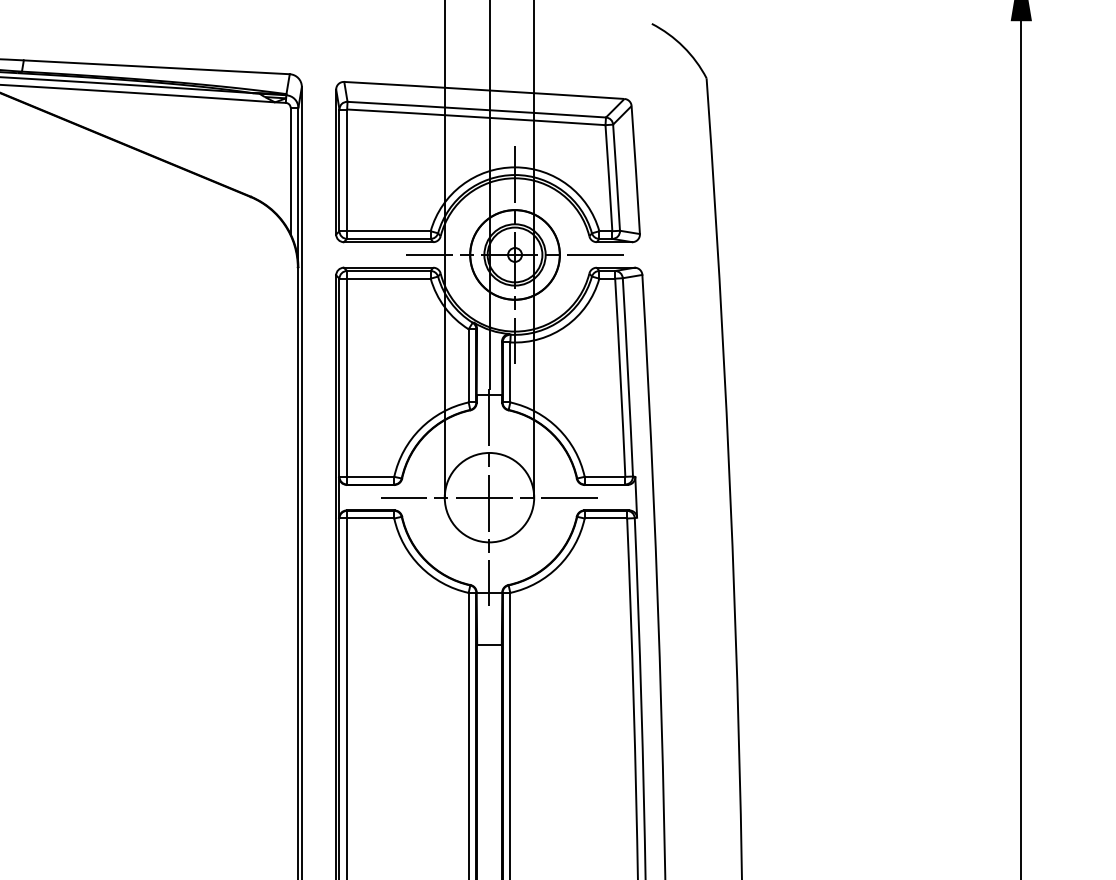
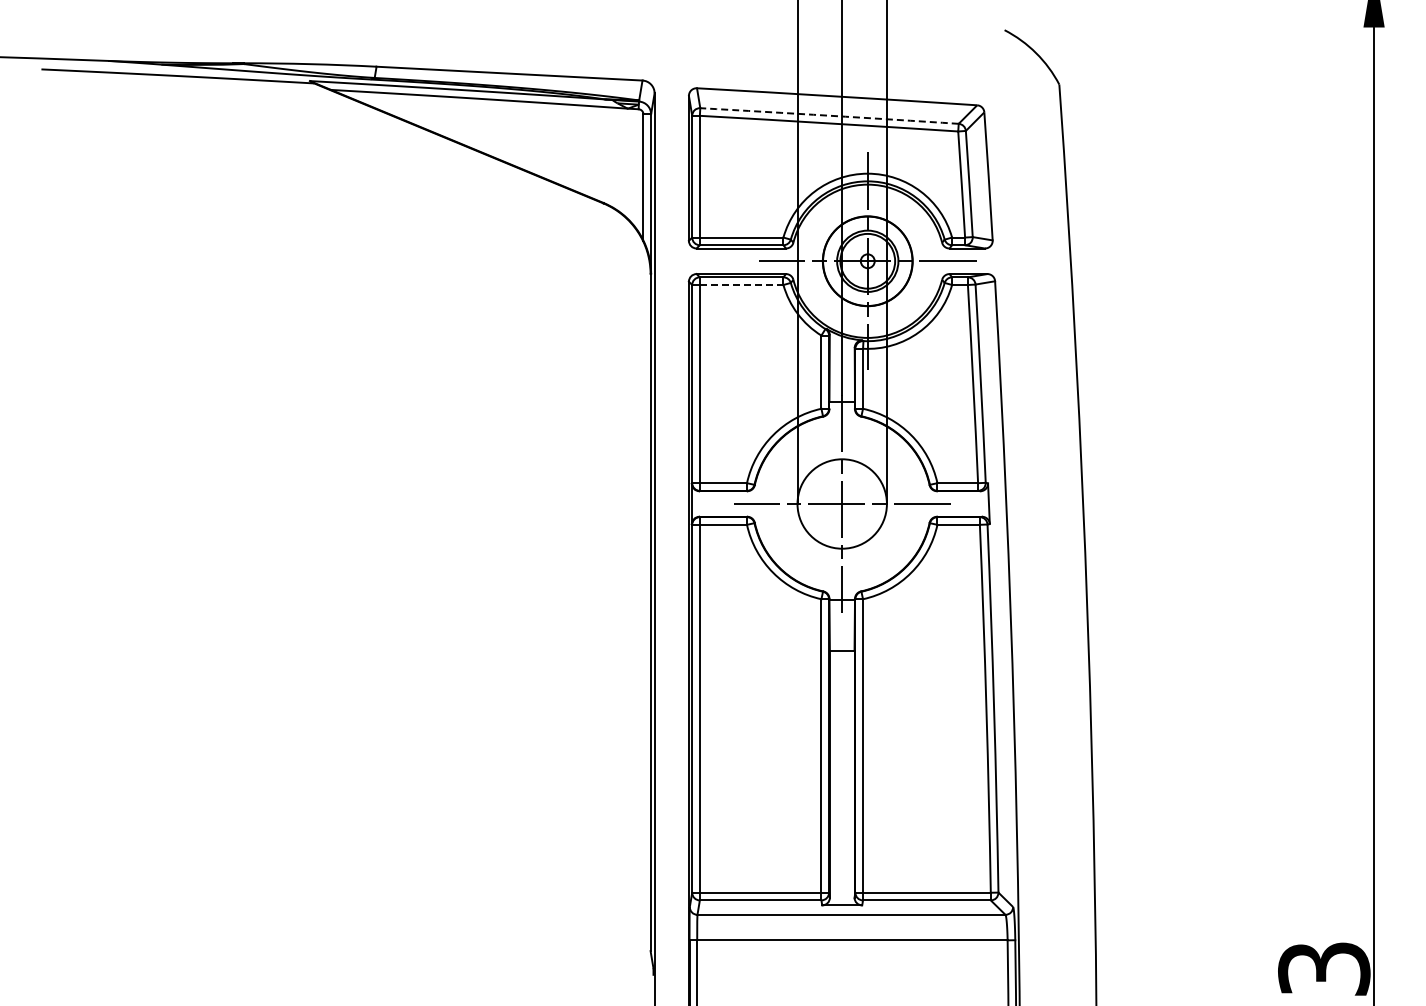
arc: (476, 109) -> (829, 115), solid -> dashed
line: (388, 279) -> (741, 285), solid -> dashed

